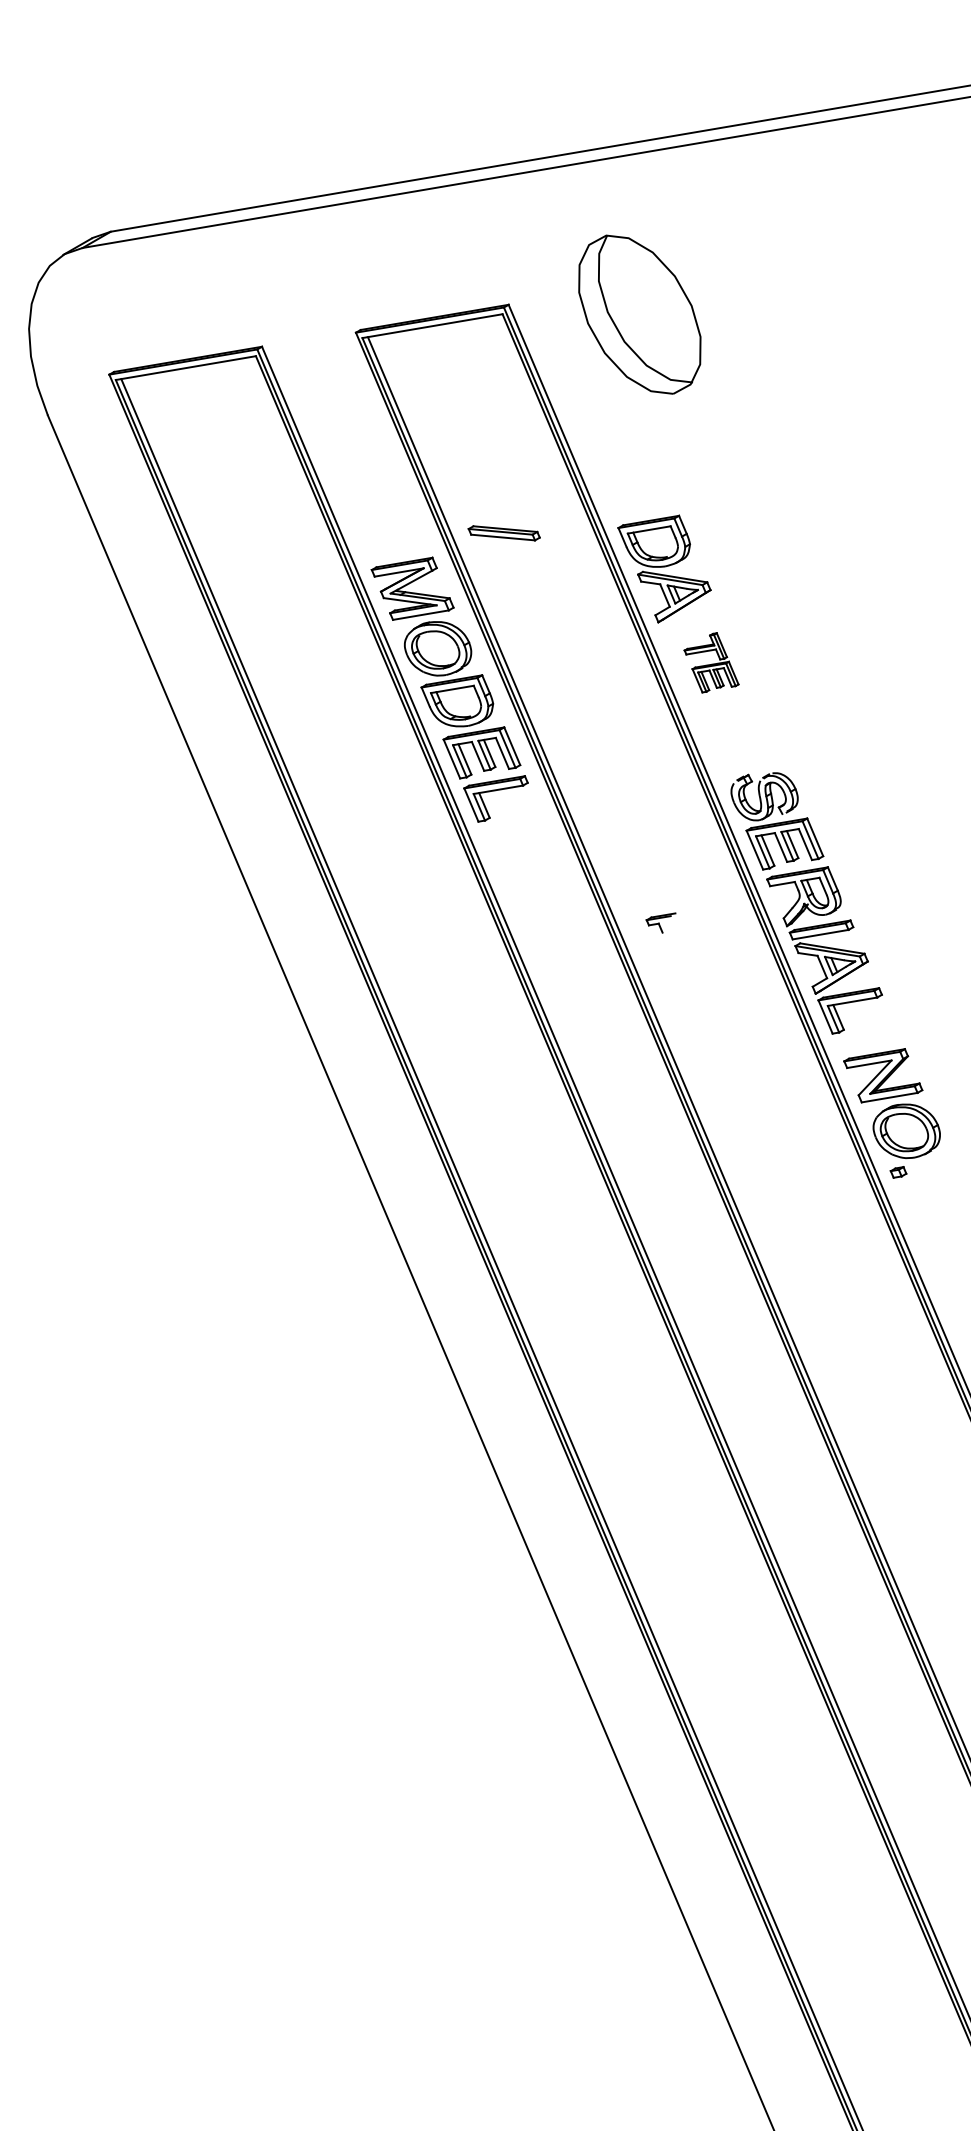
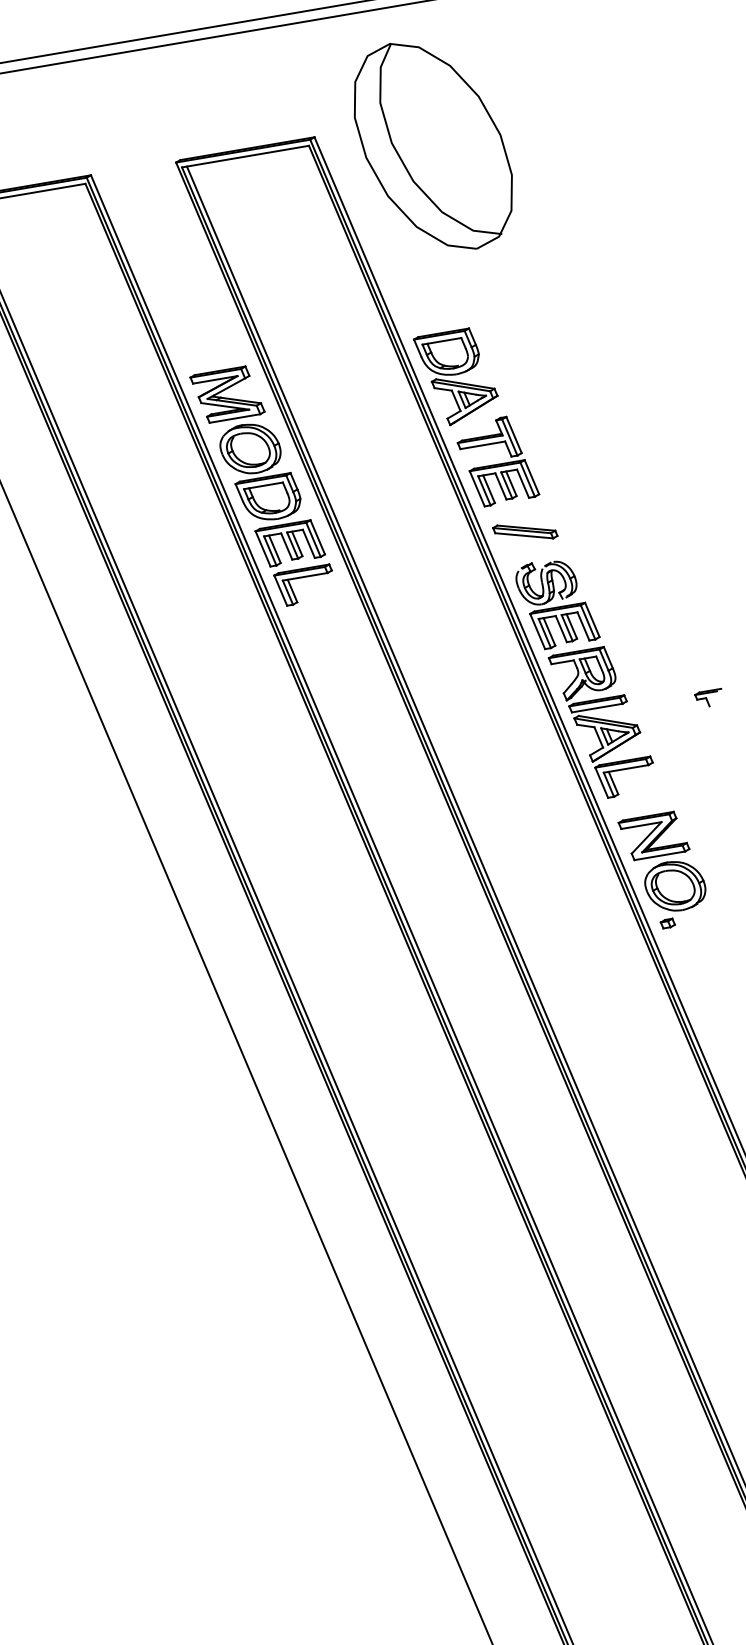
part: (639, 314) -> (433, 146), size x1.43
part: (503, 533) -> (524, 532), moved
part: (711, 662) -> (498, 461), size x1.67
part: (660, 922) -> (707, 697), moved

